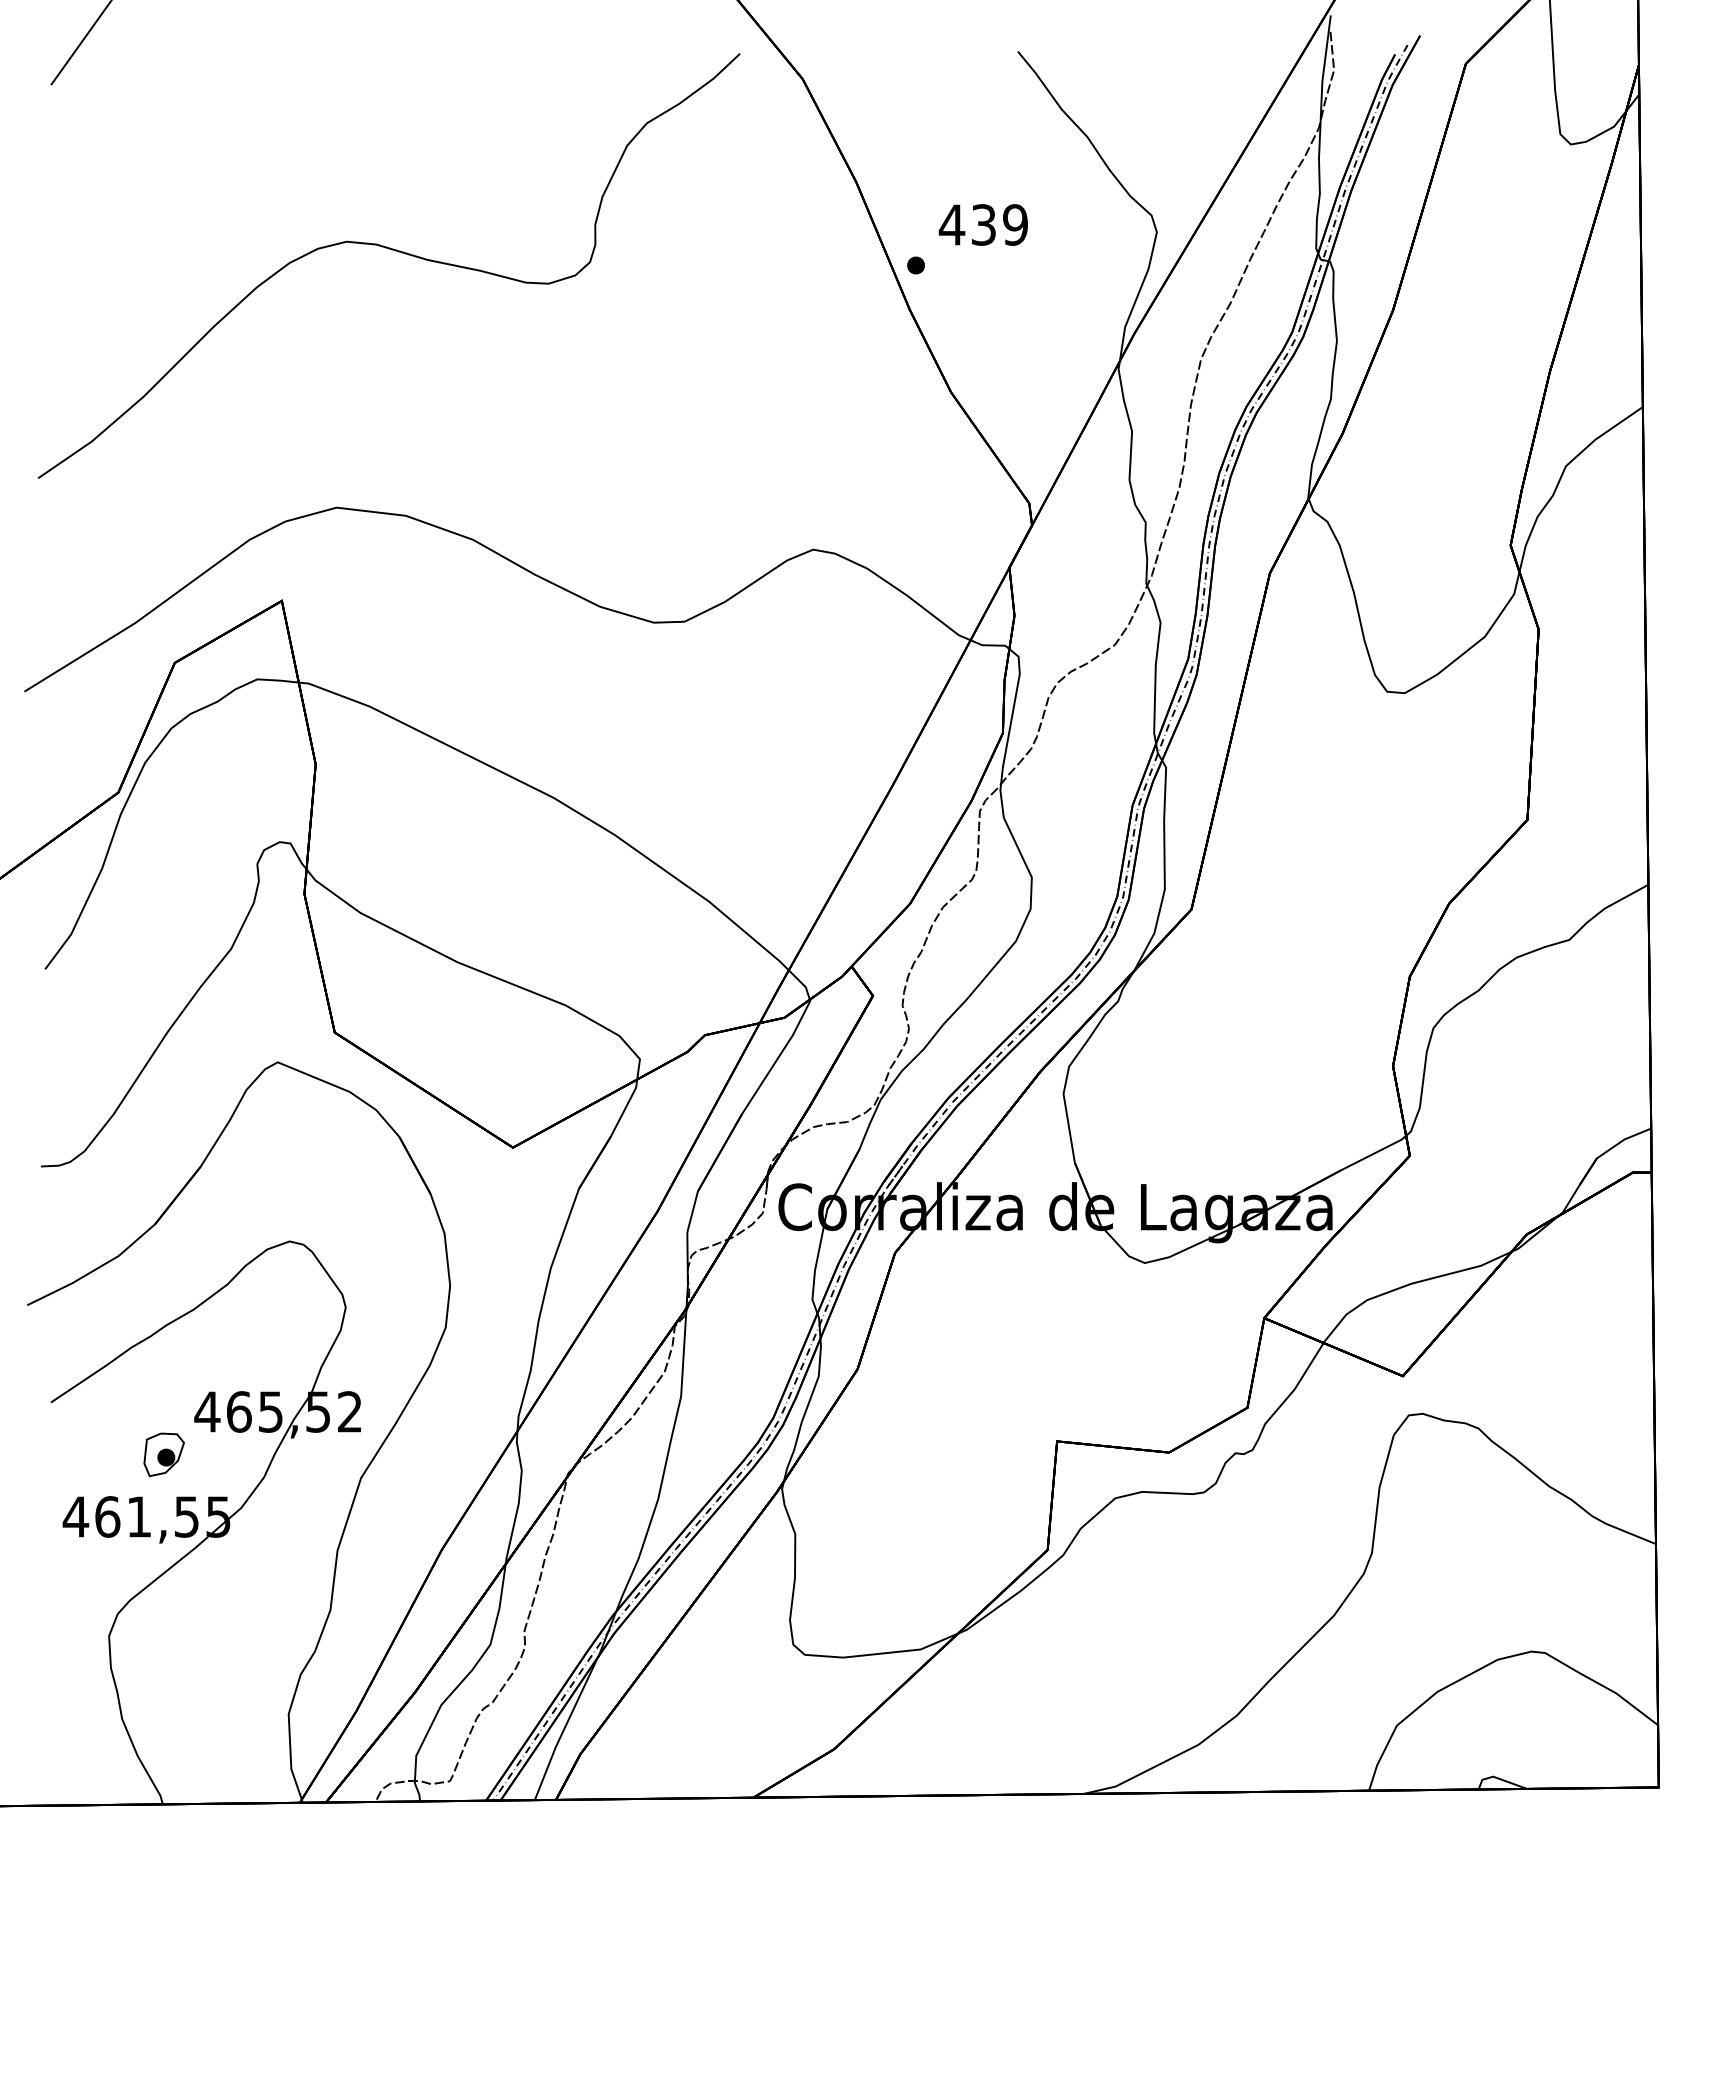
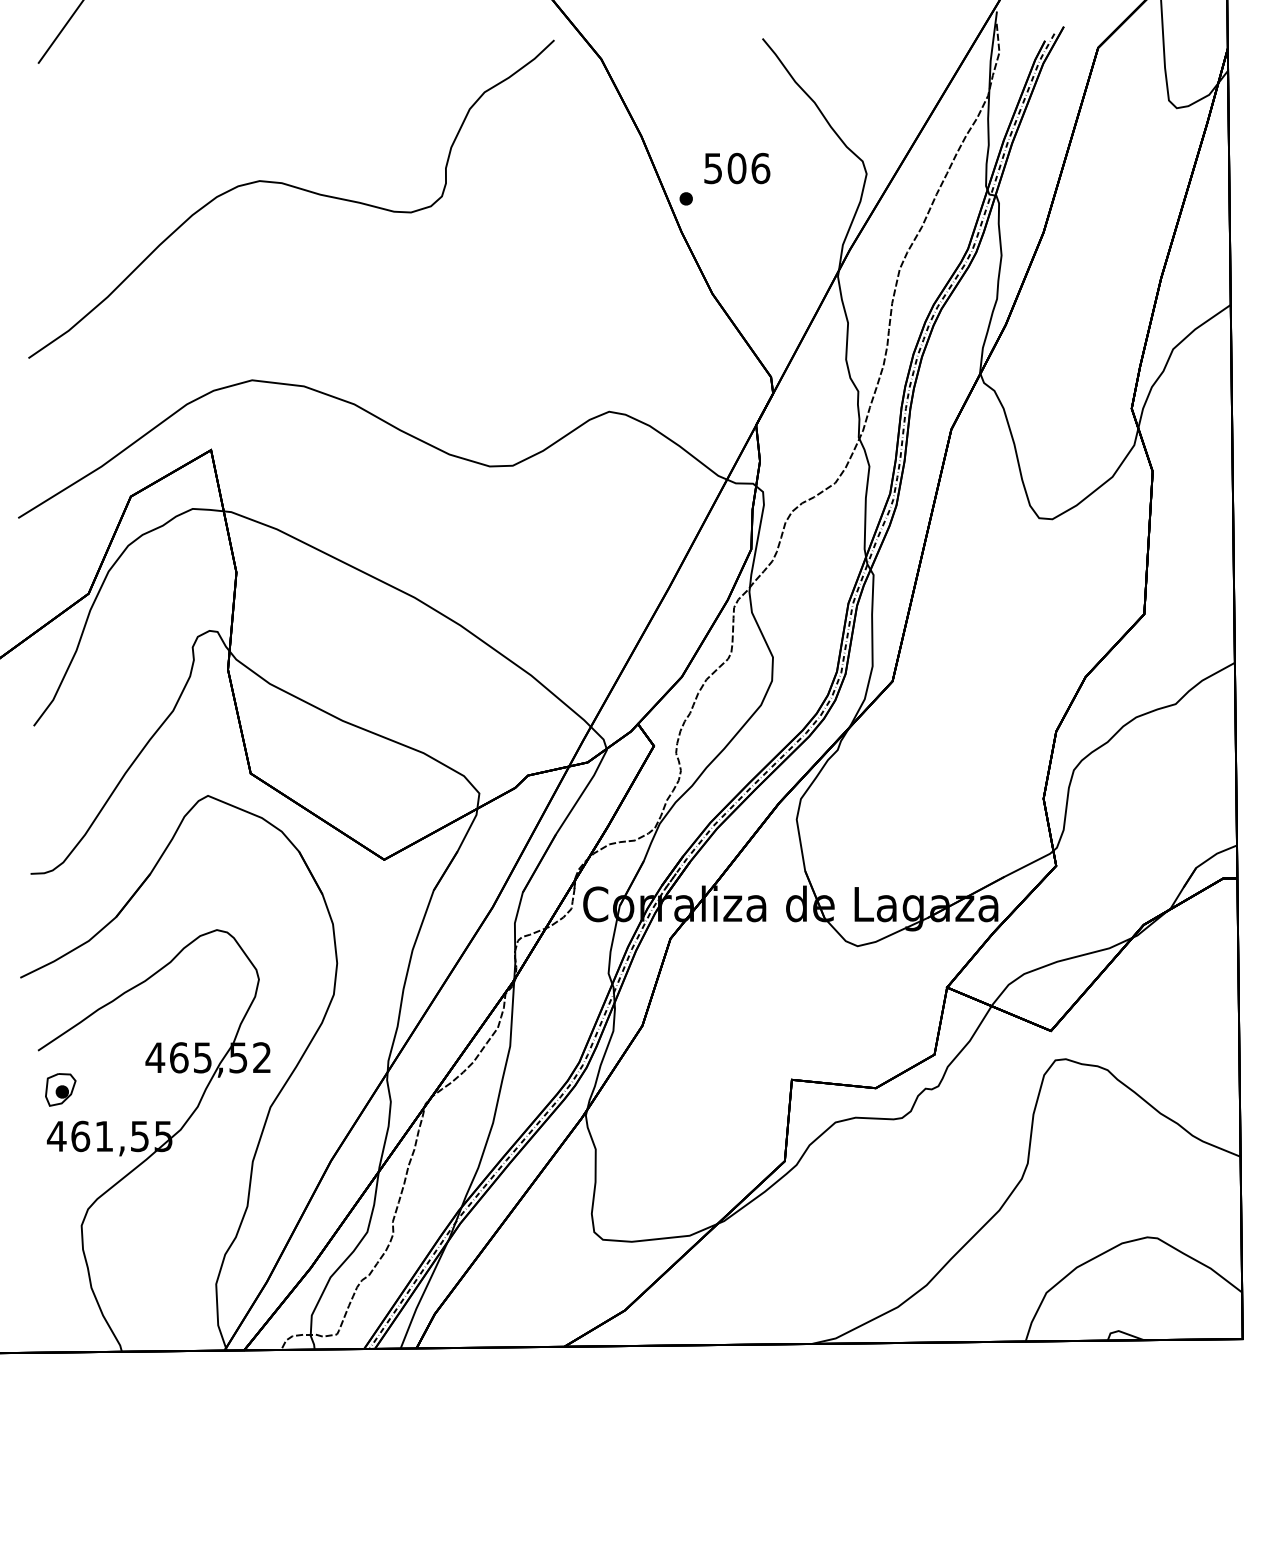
text: (983, 224) -> (736, 168), 439 -> 506
part: (163, 1454) -> (60, 1089), moved

